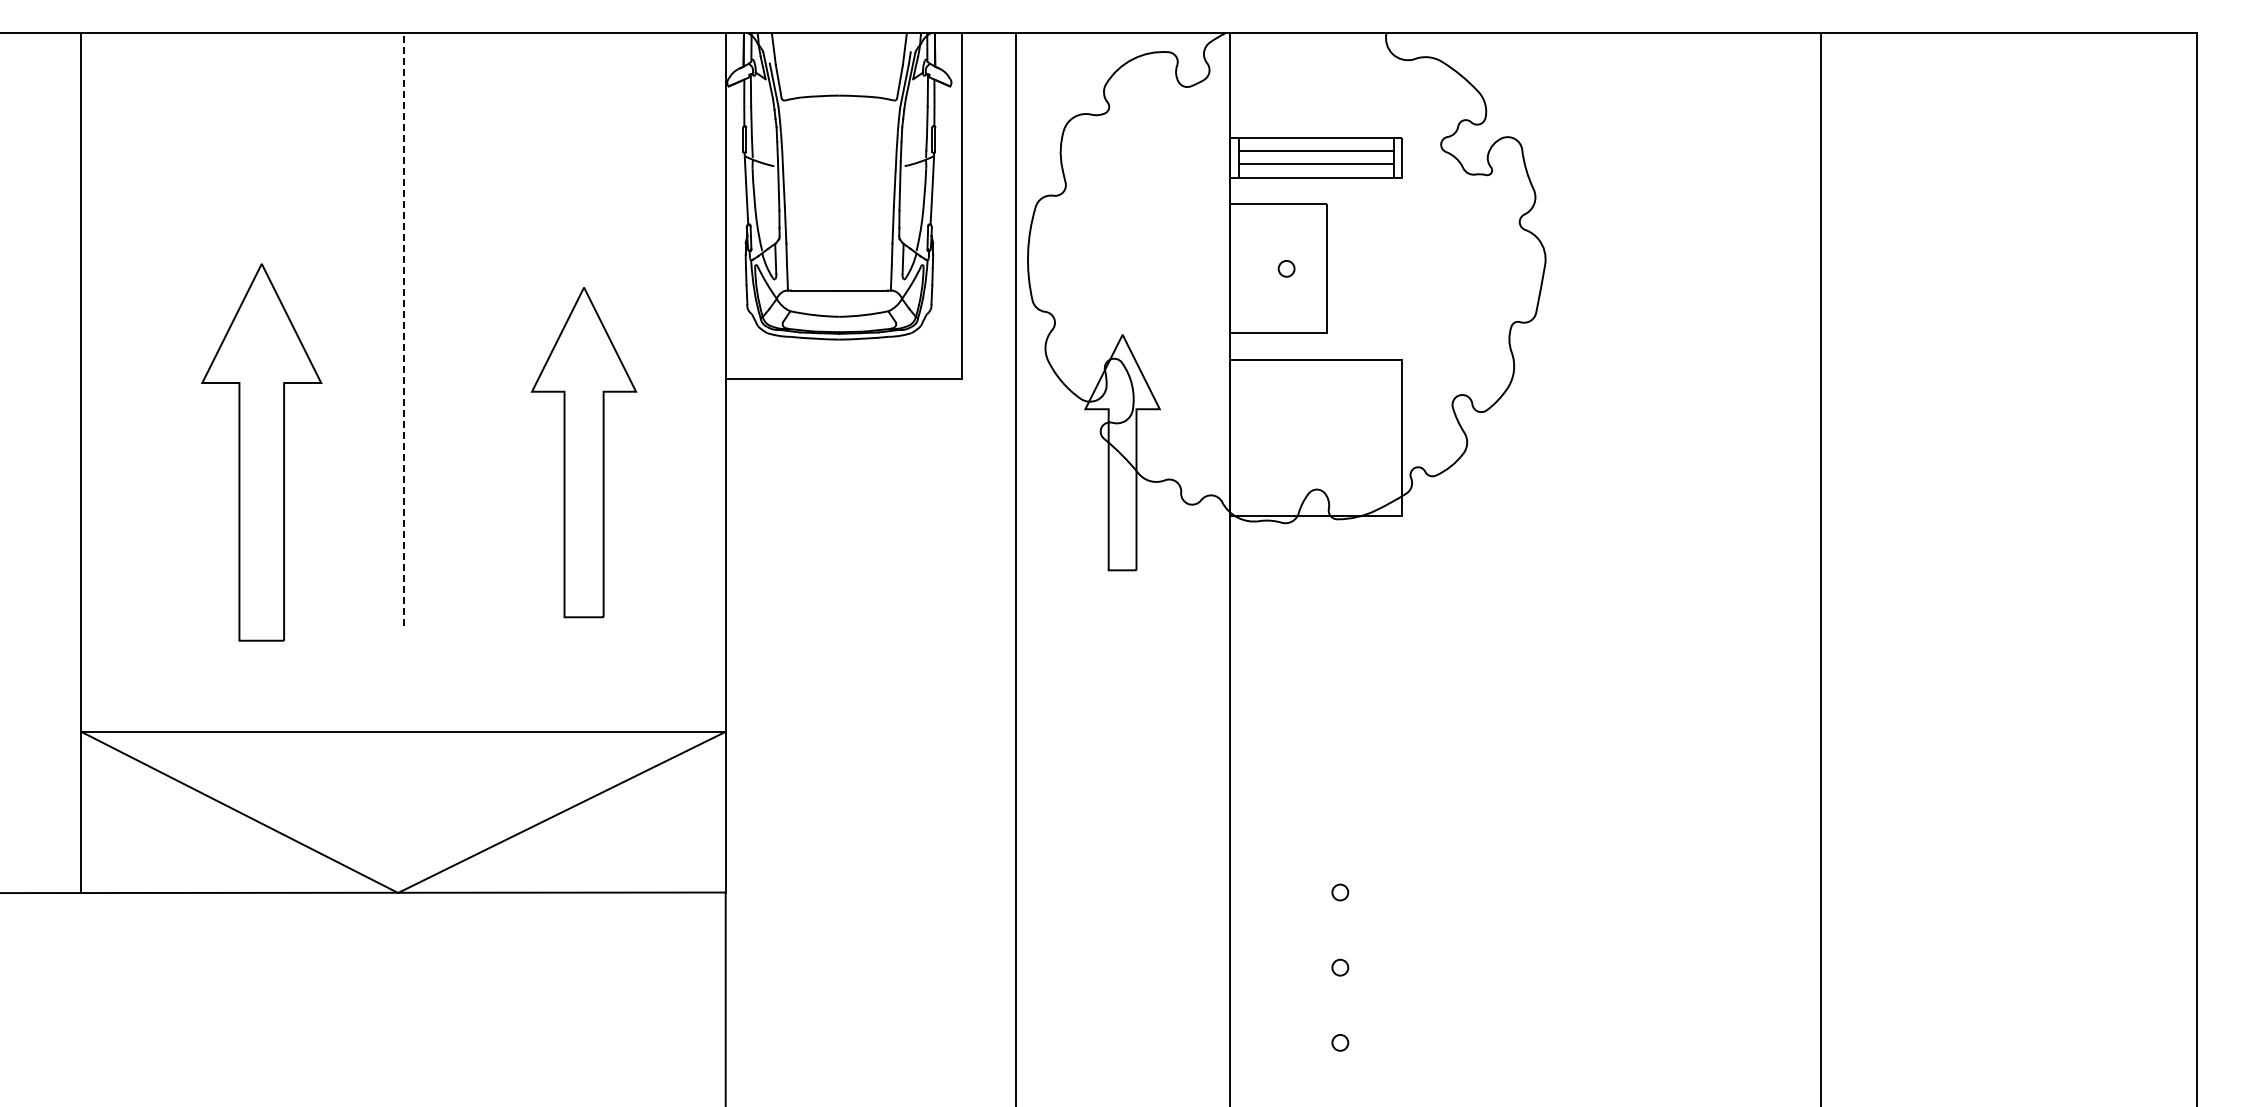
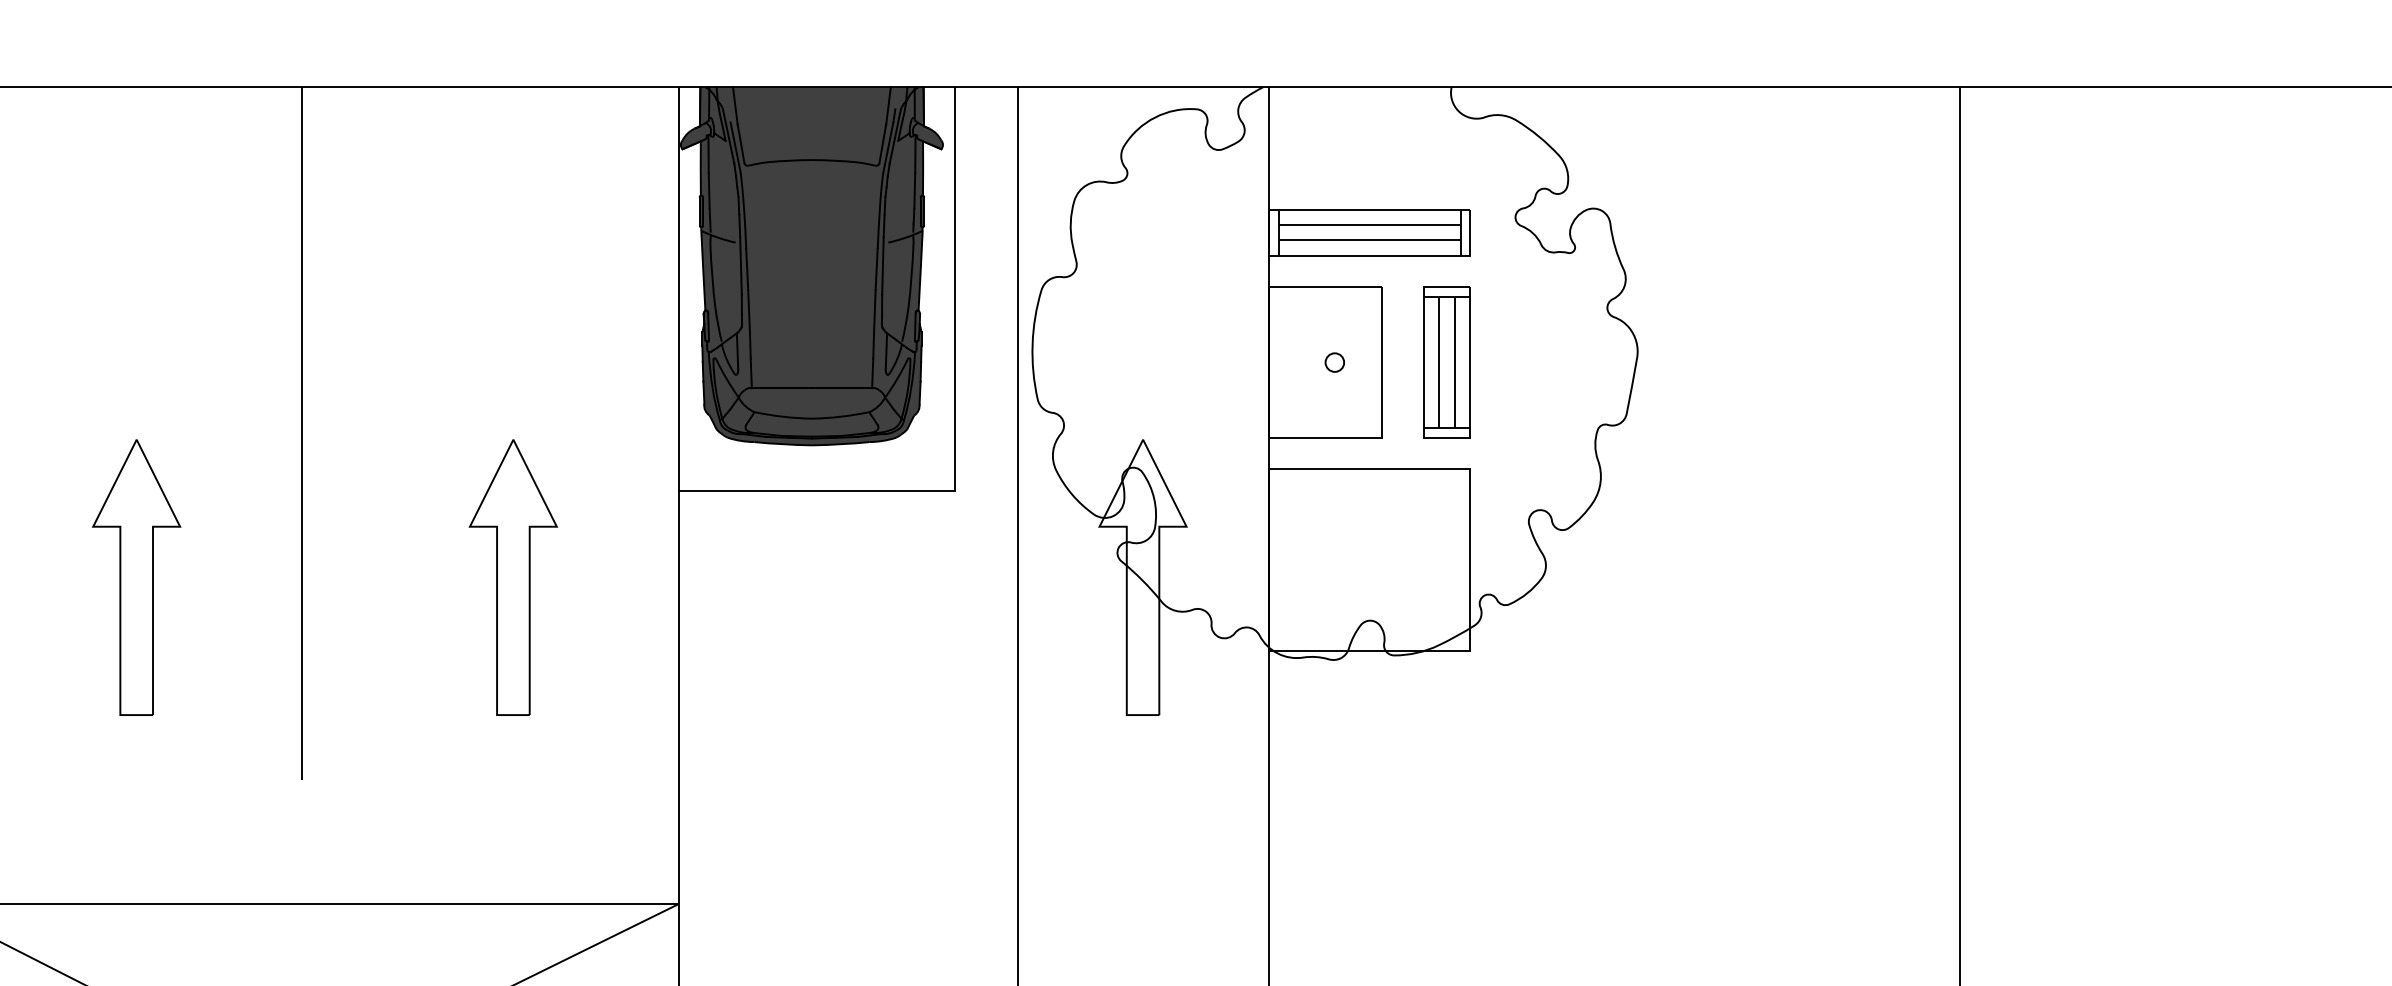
fill: (839, 186) -> (812, 266), added
part: (1382, 268) -> (1446, 362), added
line: (403, 329) -> (302, 433), dashed -> solid
part: (261, 452) -> (136, 577), size x0.62
part: (583, 452) -> (512, 577), size x0.71

